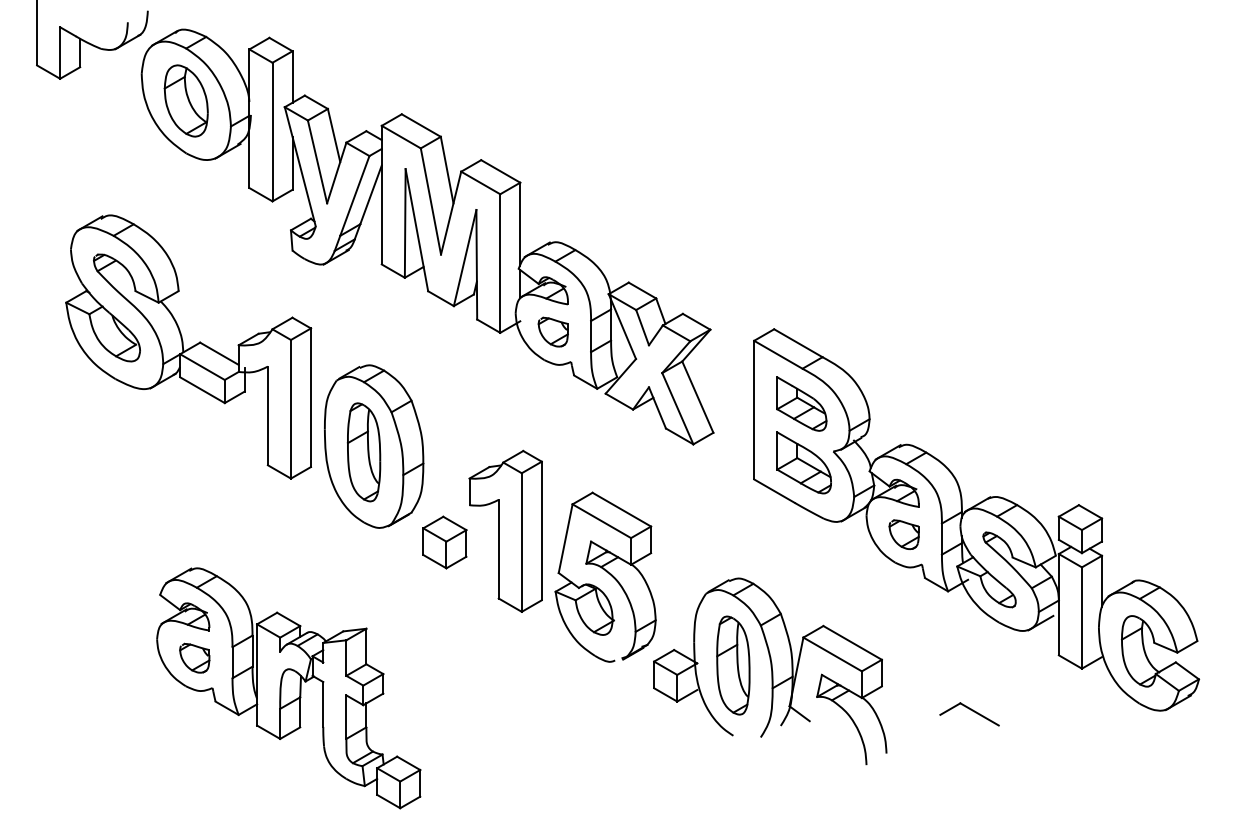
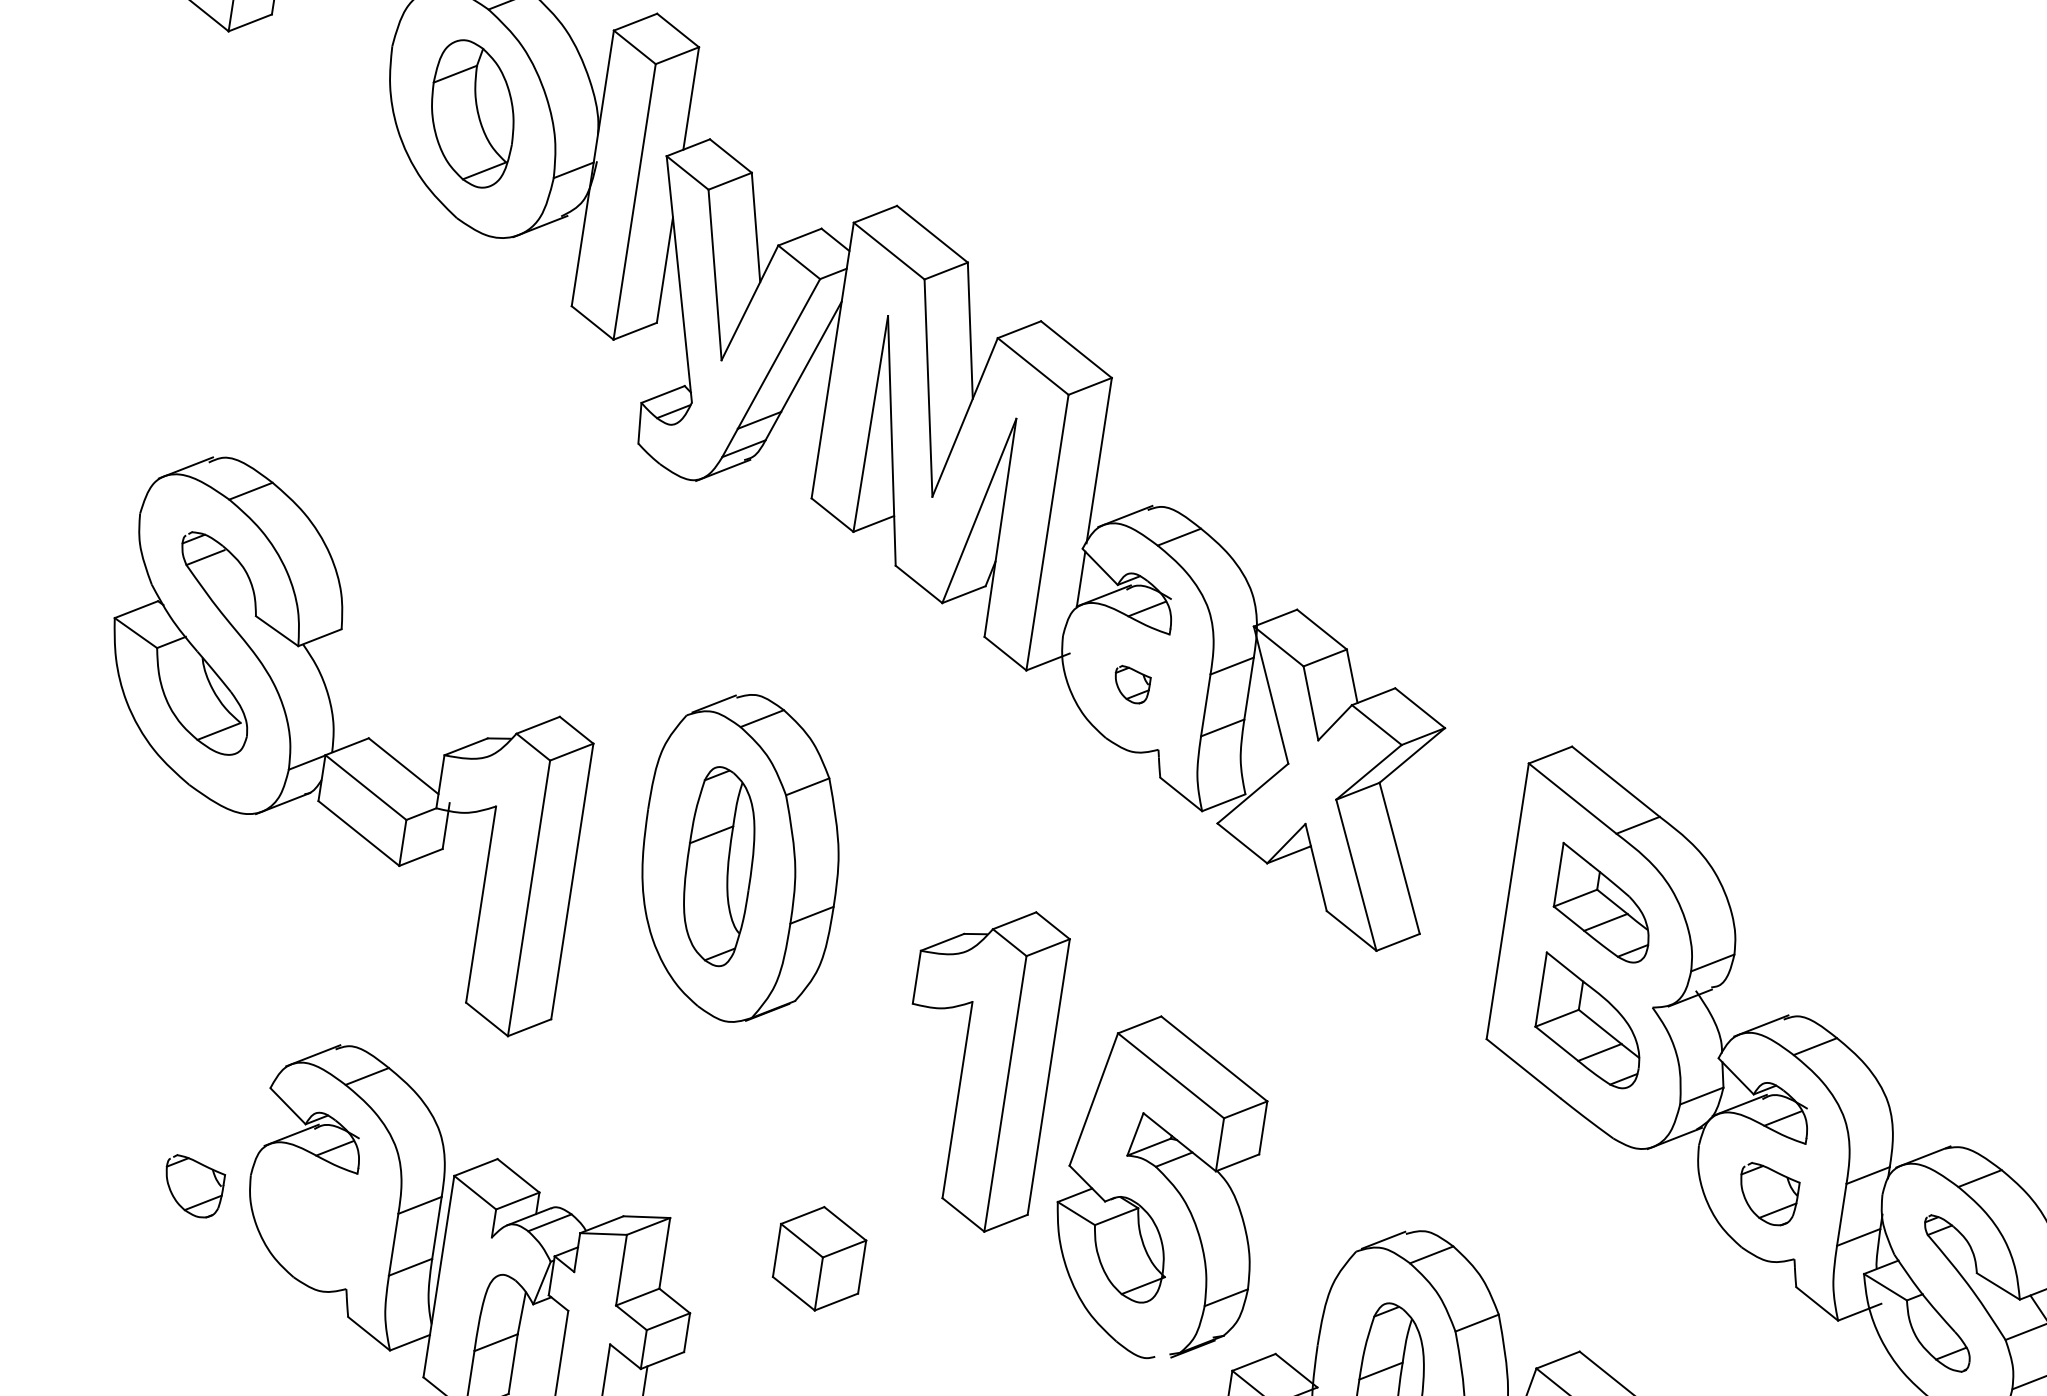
part: (552, 331) -> (1130, 683), size x0.6
part: (188, 346) -> (344, 742), moved
part: (444, 542) -> (818, 1258), moved
part: (194, 657) -> (193, 1185), moved

